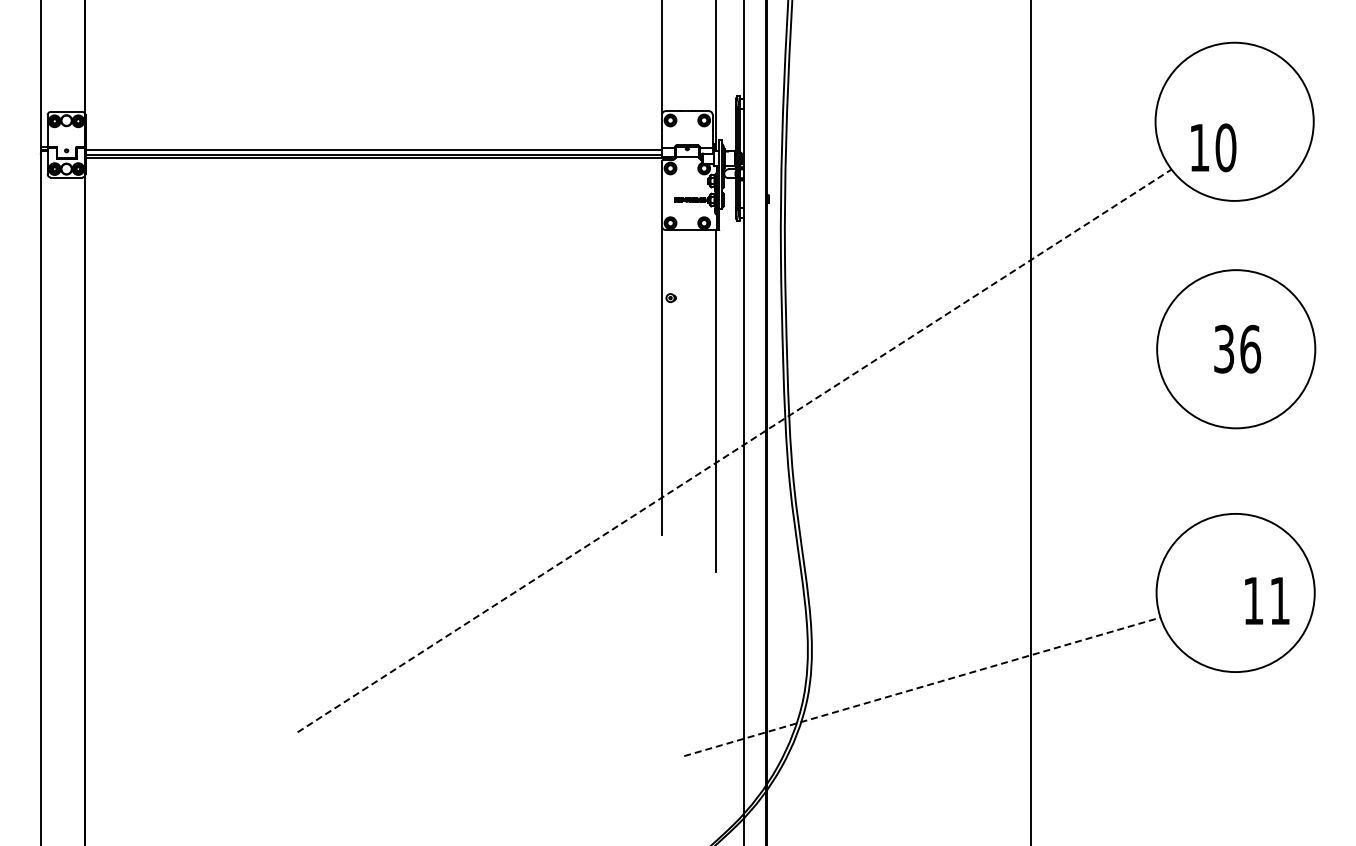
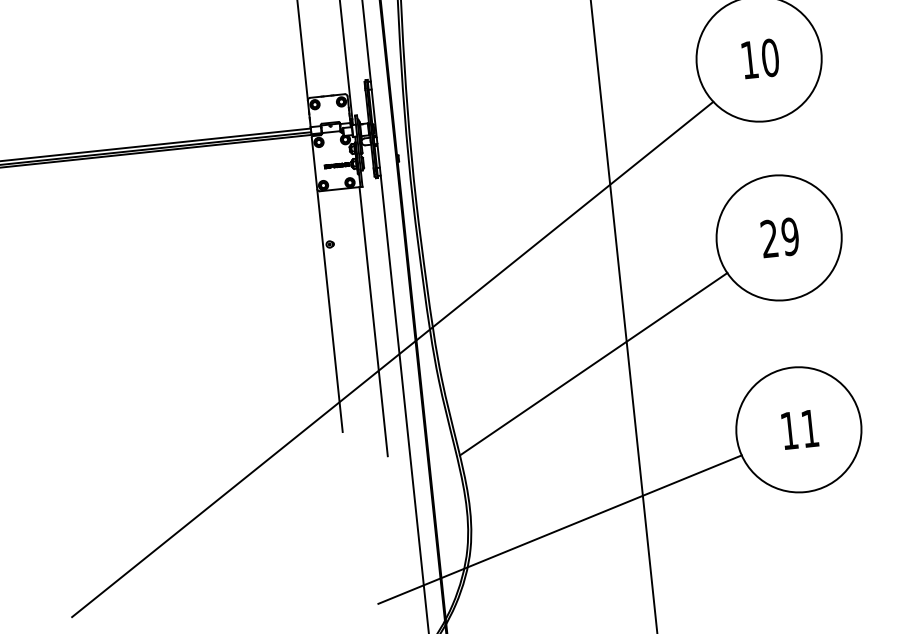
text: (1213, 147) -> (760, 58), moved
text: (1237, 348) -> (780, 237), 36 -> 29
line: (734, 450) -> (392, 359), dashed -> solid
line: (986, 483) -> (593, 364), added
text: (1267, 600) -> (800, 429), moved
line: (922, 686) -> (560, 529), dashed -> solid

